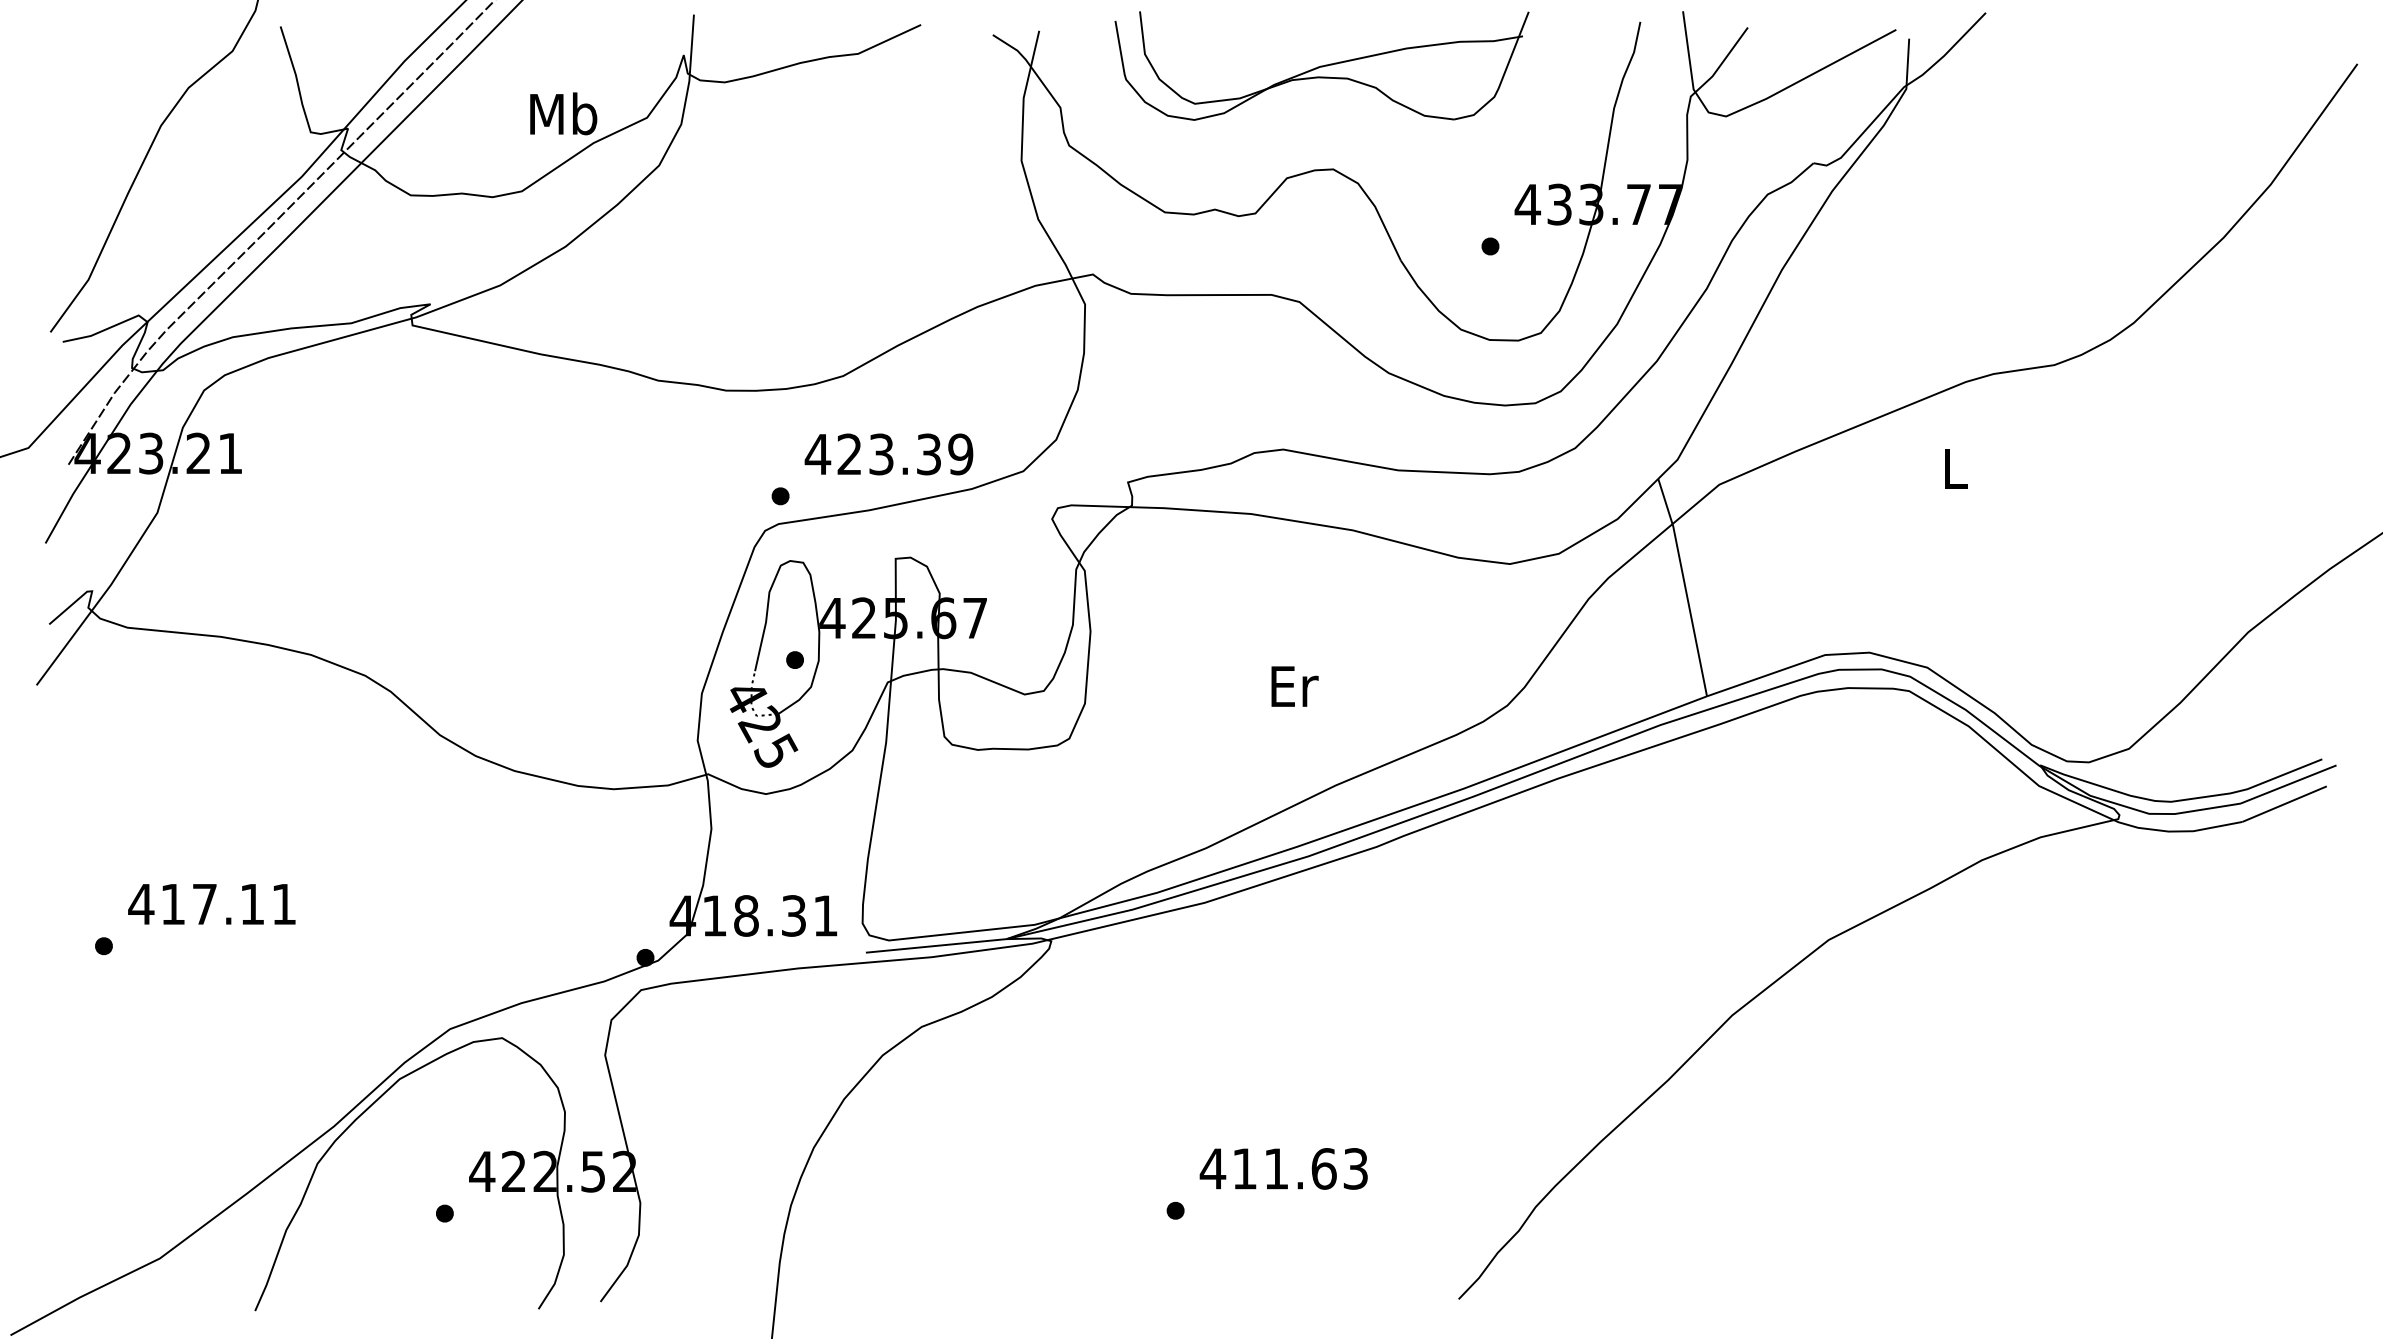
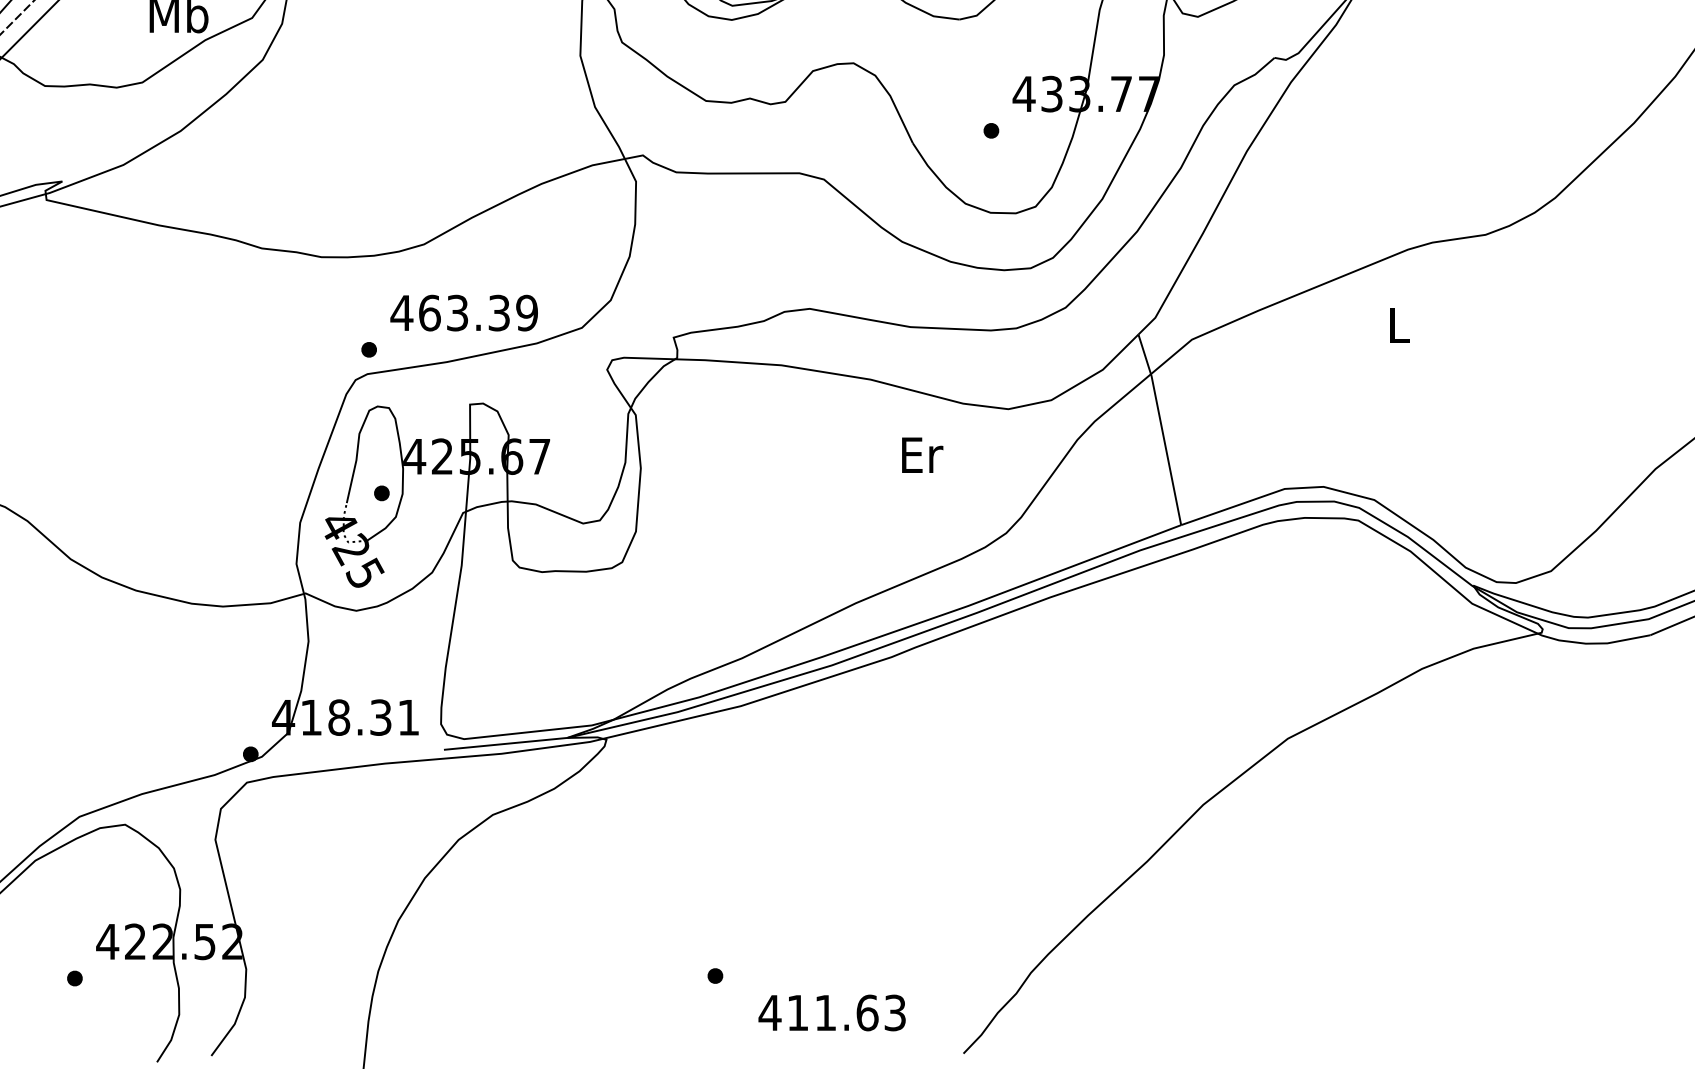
text: (849, 454) -> (429, 313), 423.39 -> 463.39
text: (1294, 686) -> (922, 455), moved
text: (1283, 1168) -> (831, 1012), moved

